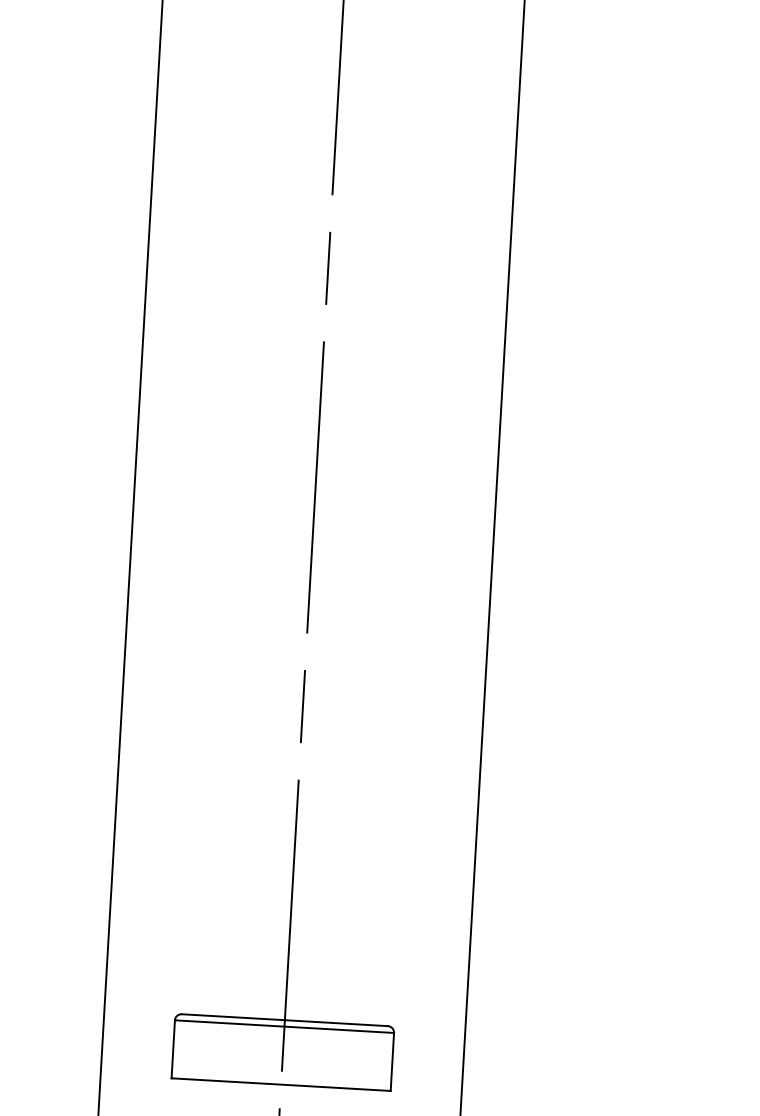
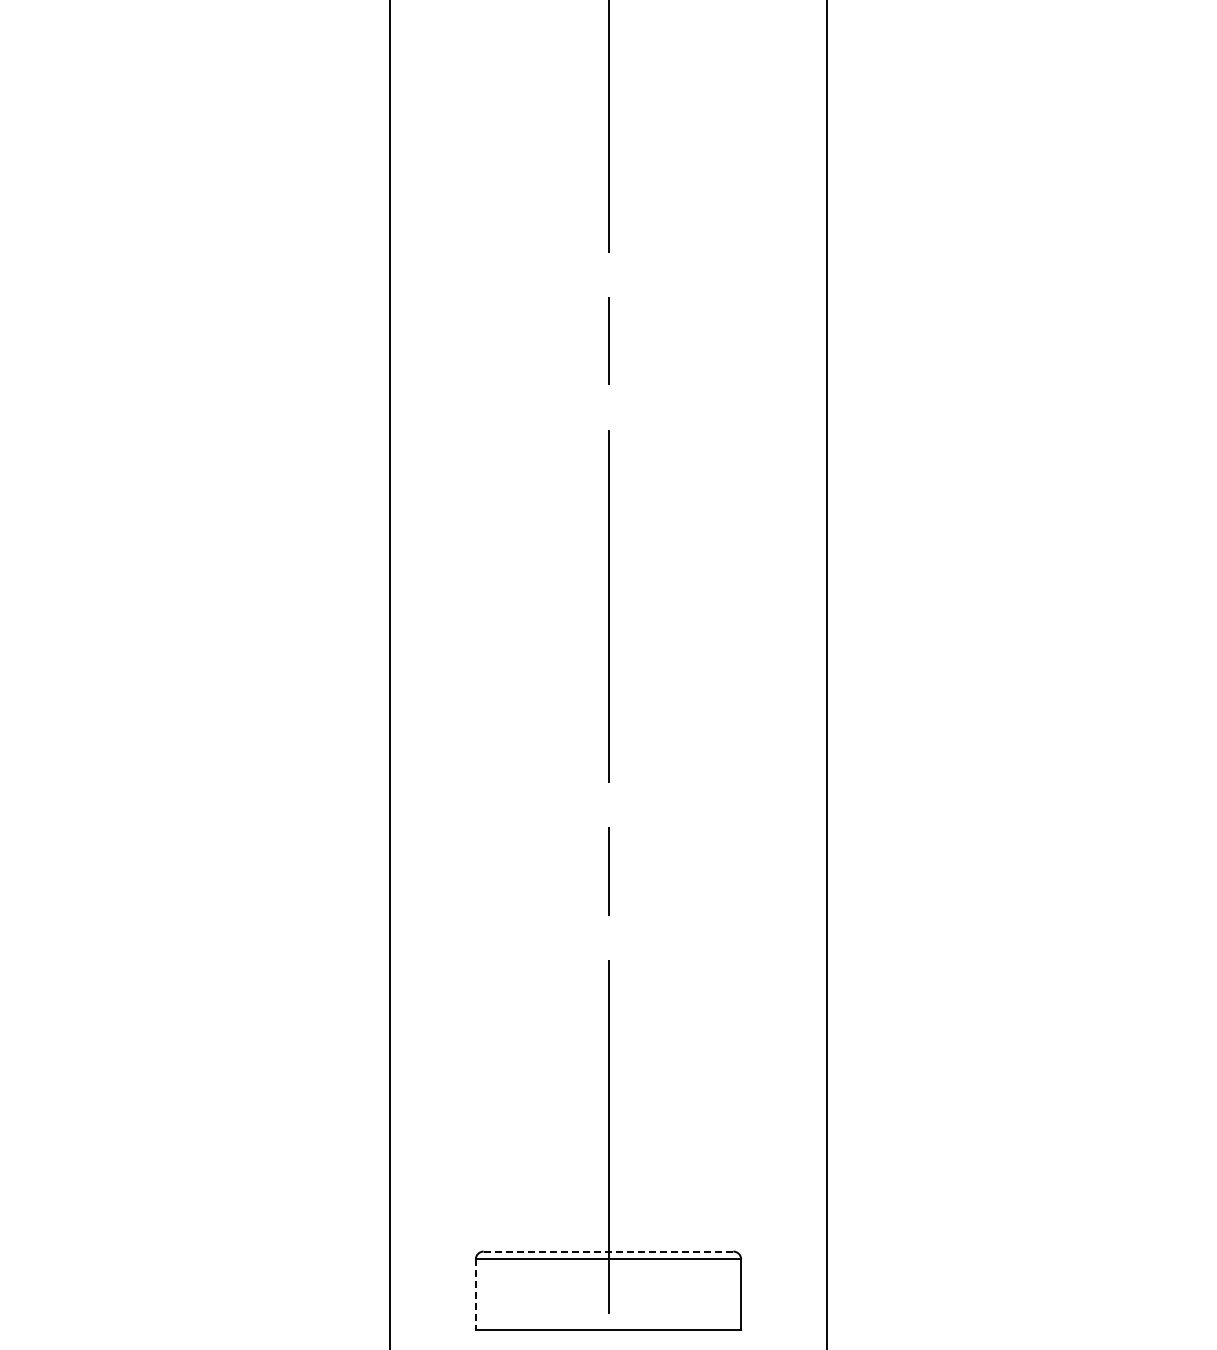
line: (284, 1020) -> (608, 1251), solid -> dashed
line: (173, 1049) -> (475, 1294), solid -> dashed

